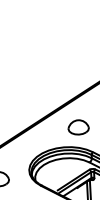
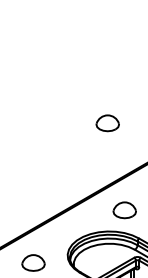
part: (58, 49) -> (107, 123), added

